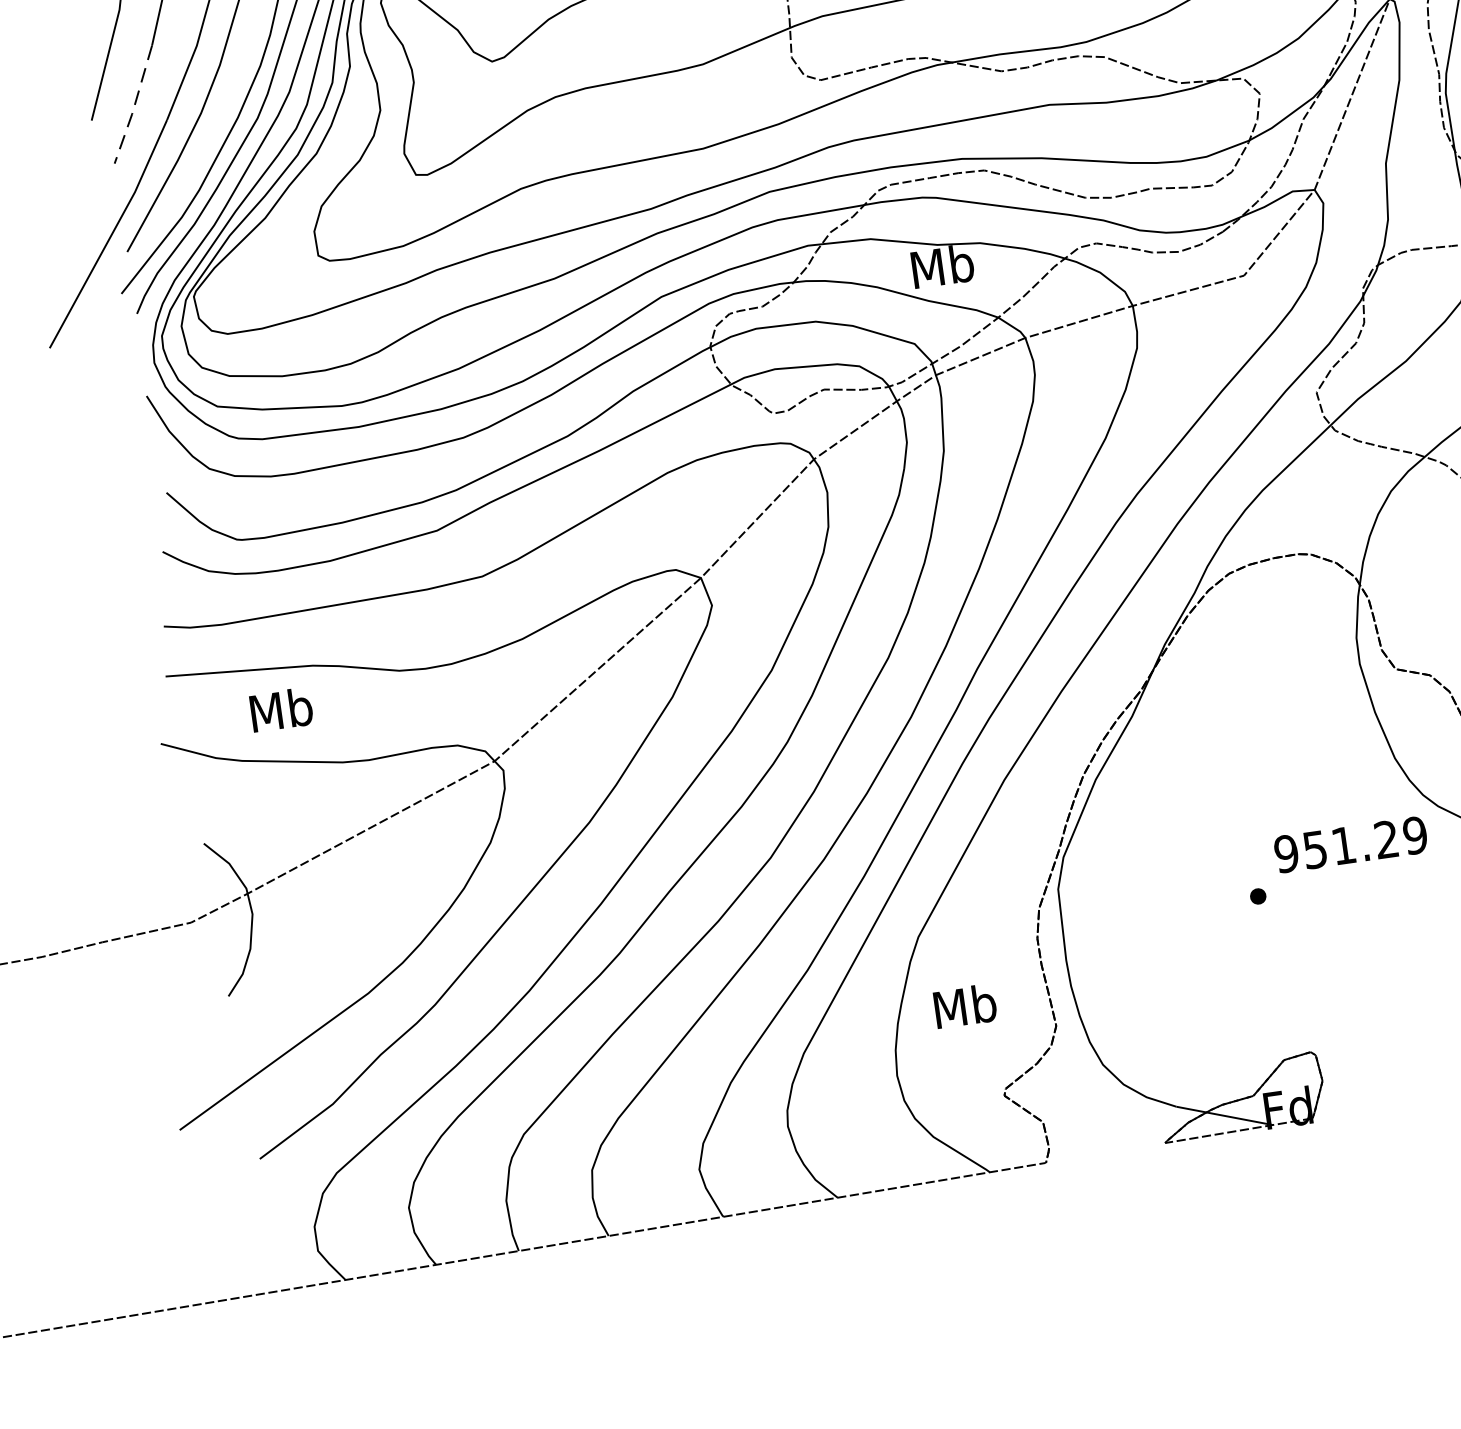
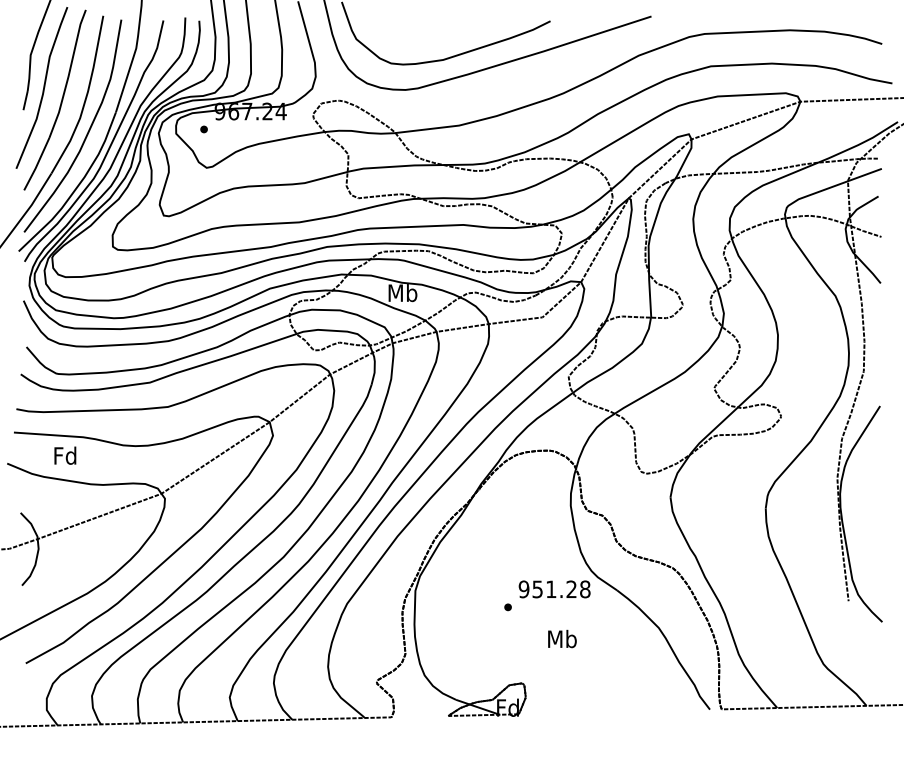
line: (134, 105) -> (37, 164), dashed -> solid
text: (281, 709) -> (65, 455), Mb -> Fd
text: (1415, 835) -> (585, 589), 951.29 -> 951.28
text: (965, 1005) -> (562, 638), moved

